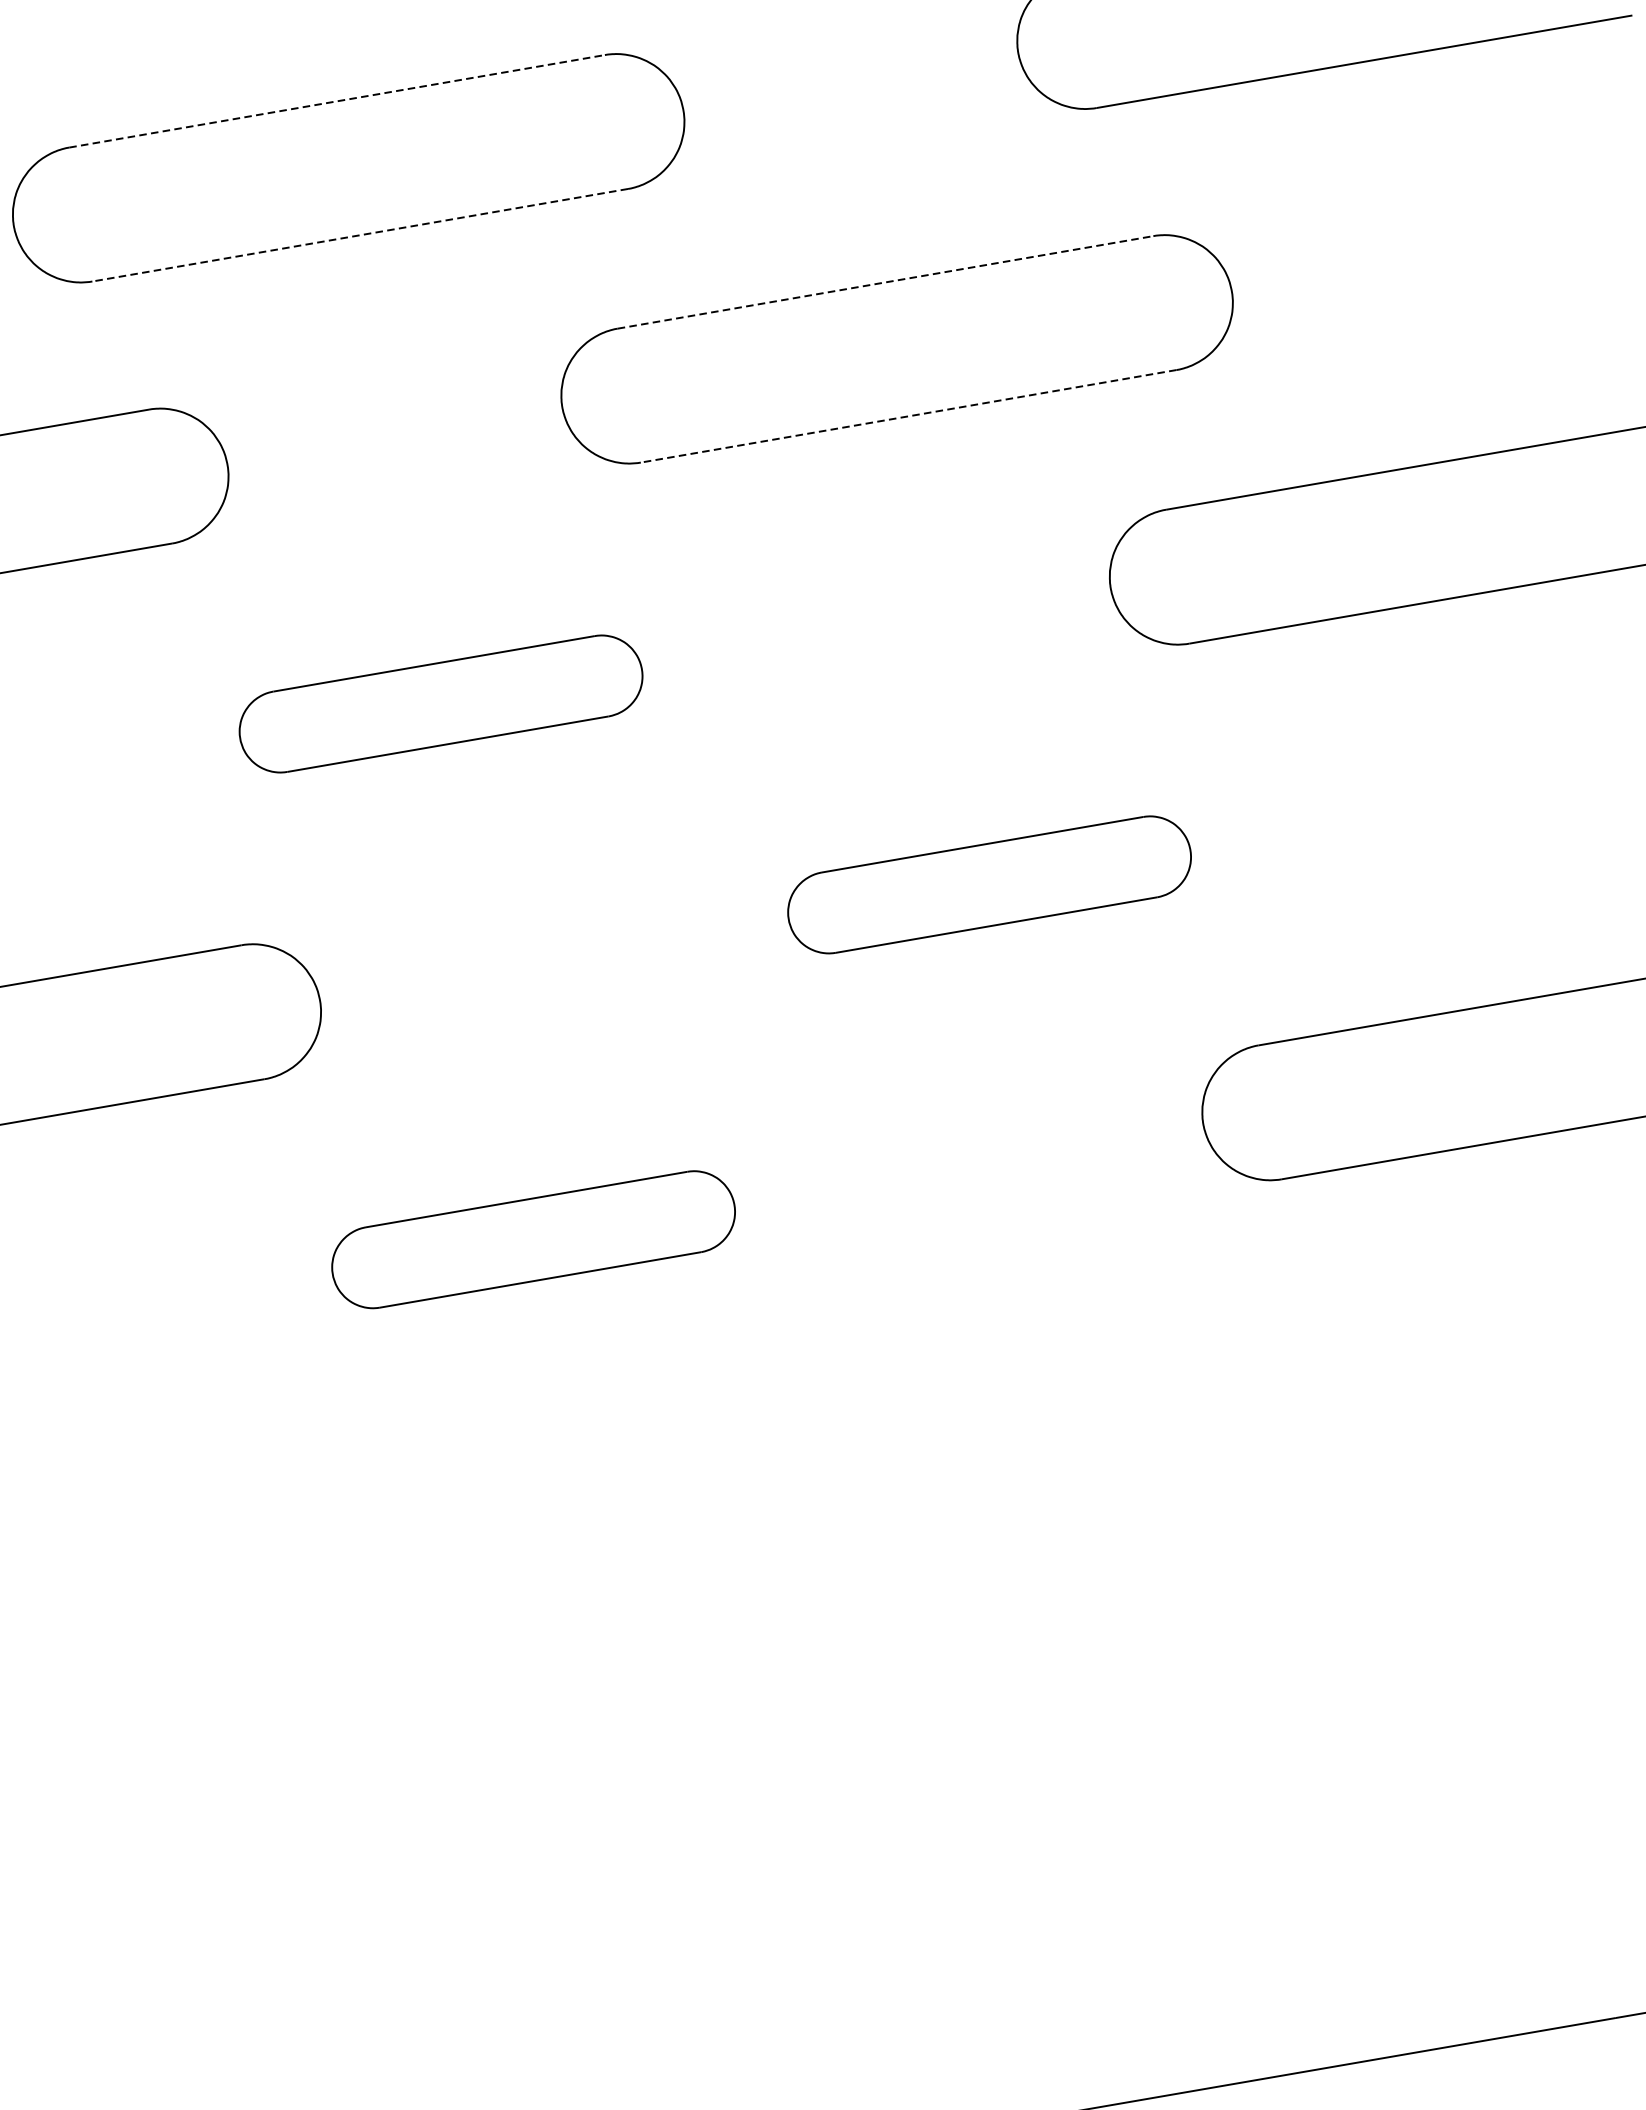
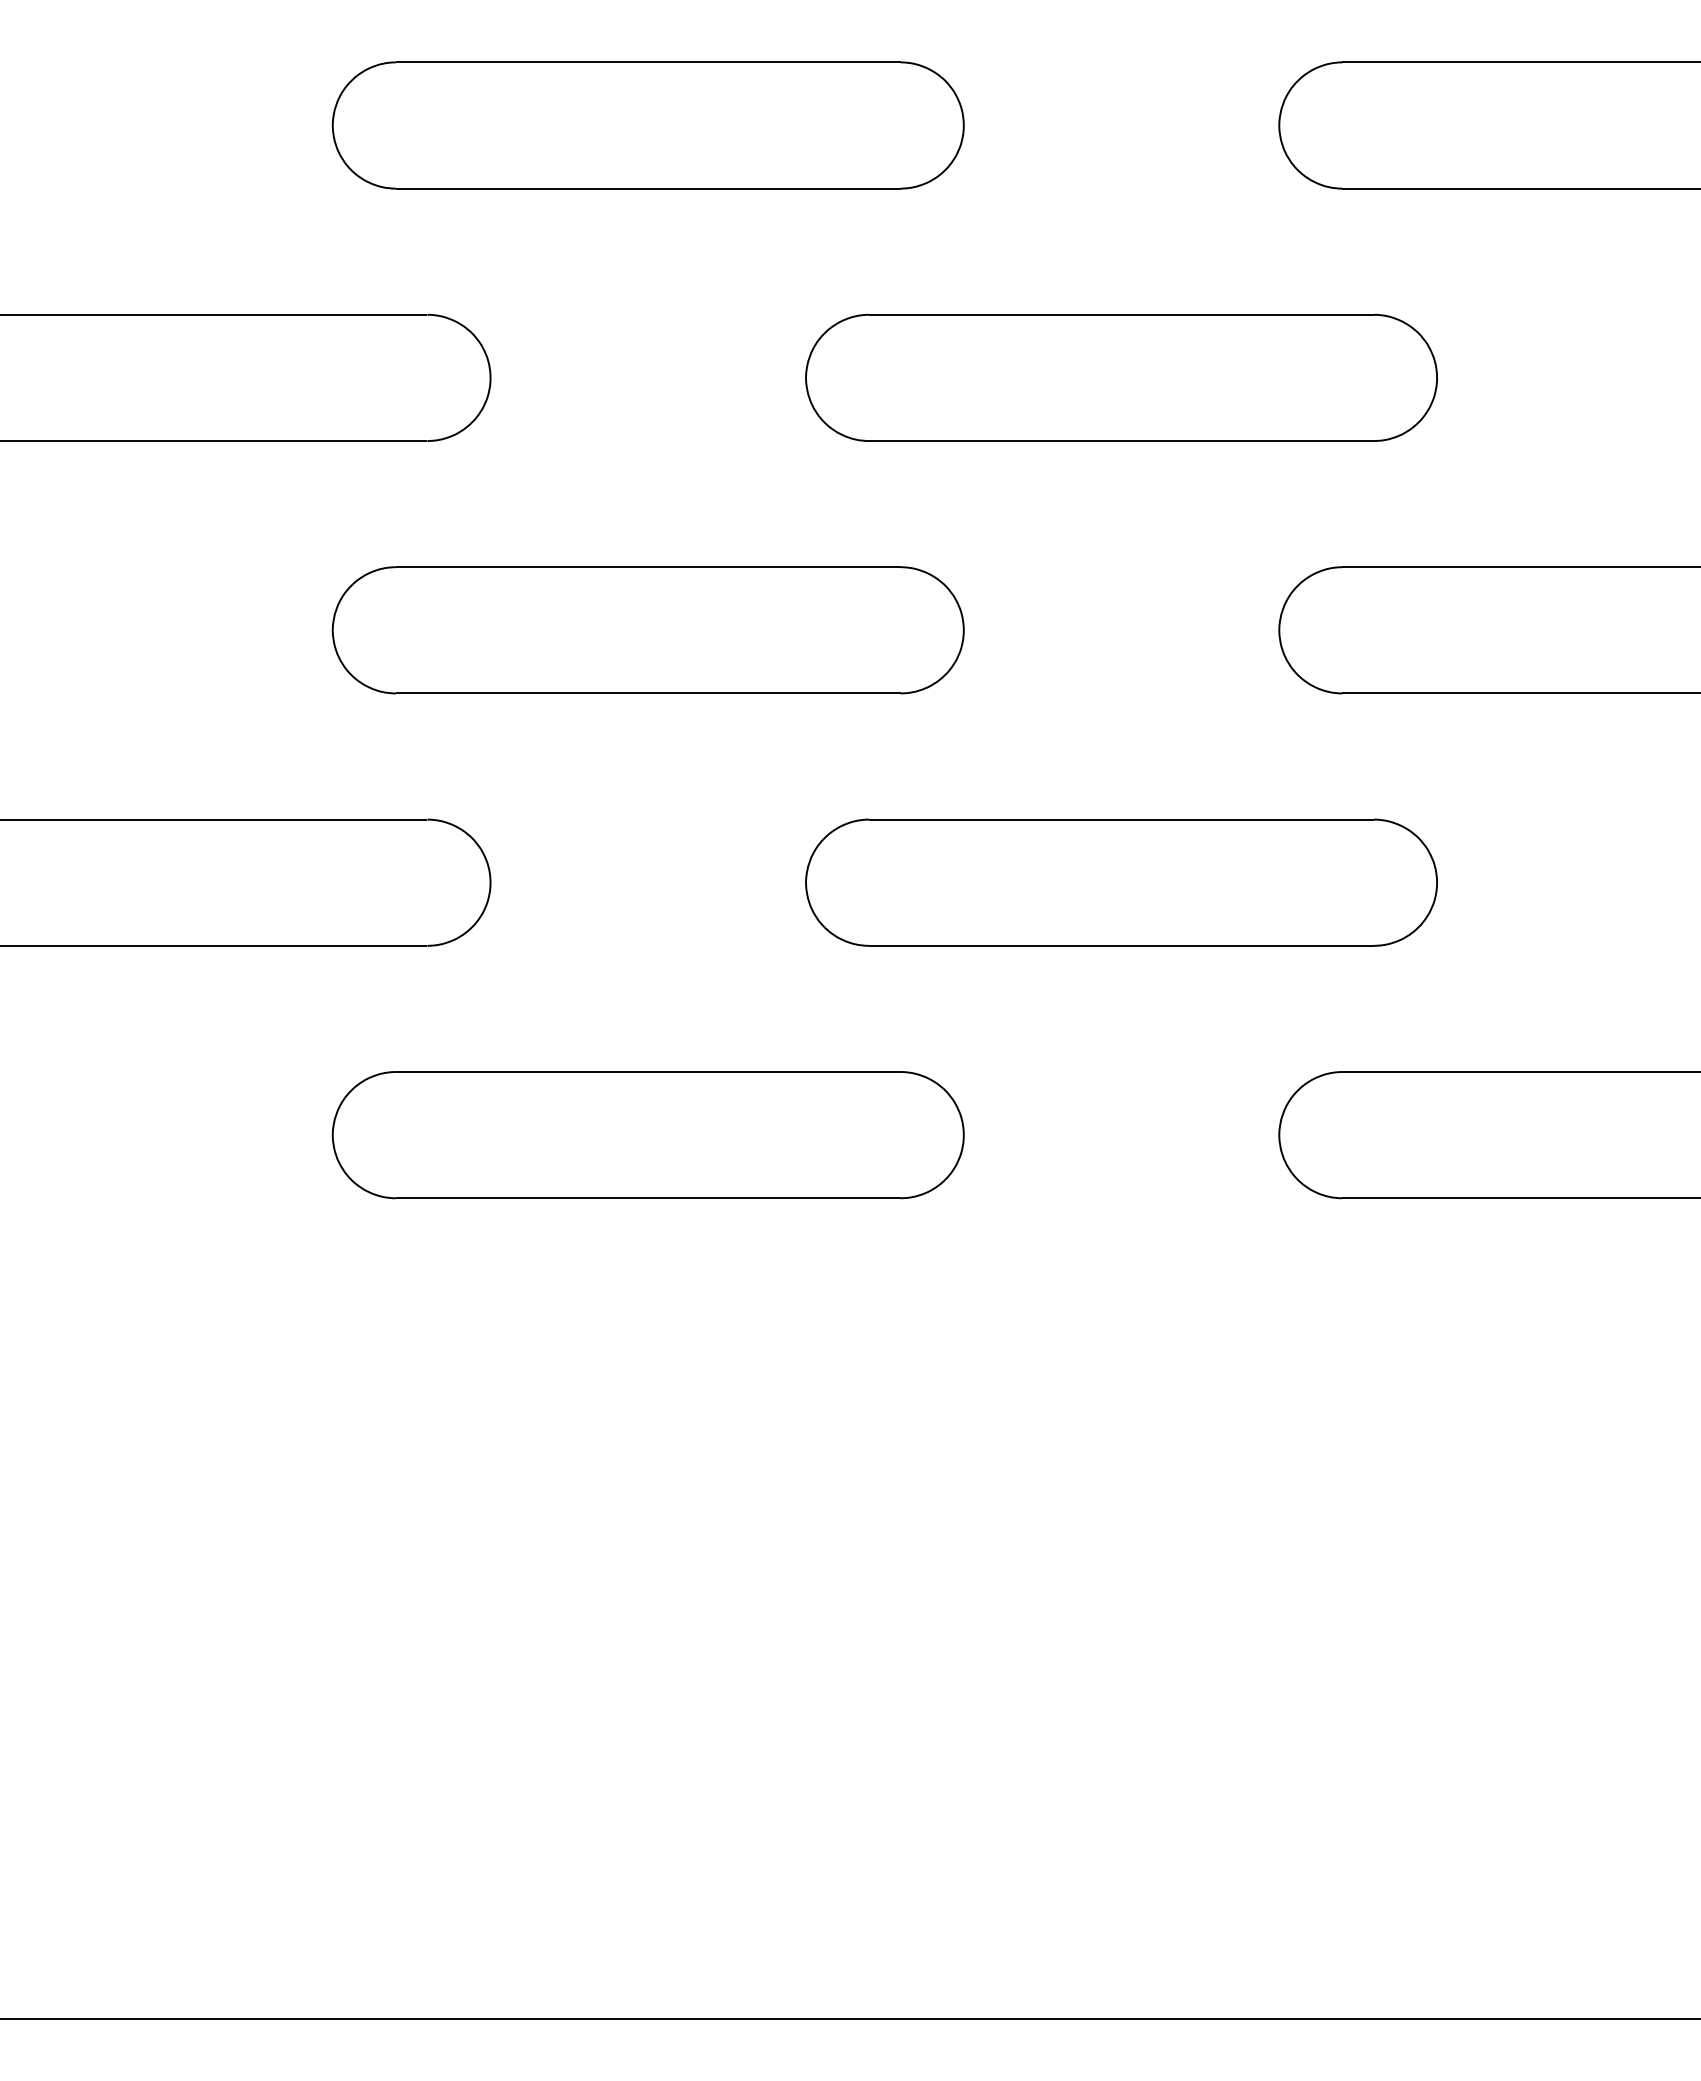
line: (337, 101) -> (648, 62), dashed -> solid
line: (359, 235) -> (647, 188), dashed -> solid
line: (886, 281) -> (1122, 314), dashed -> solid
line: (908, 416) -> (1121, 441), dashed -> solid
part: (440, 704) -> (647, 630), size x1.67
part: (989, 884) -> (1121, 882), size x1.67
part: (532, 1240) -> (647, 1135), size x1.67

